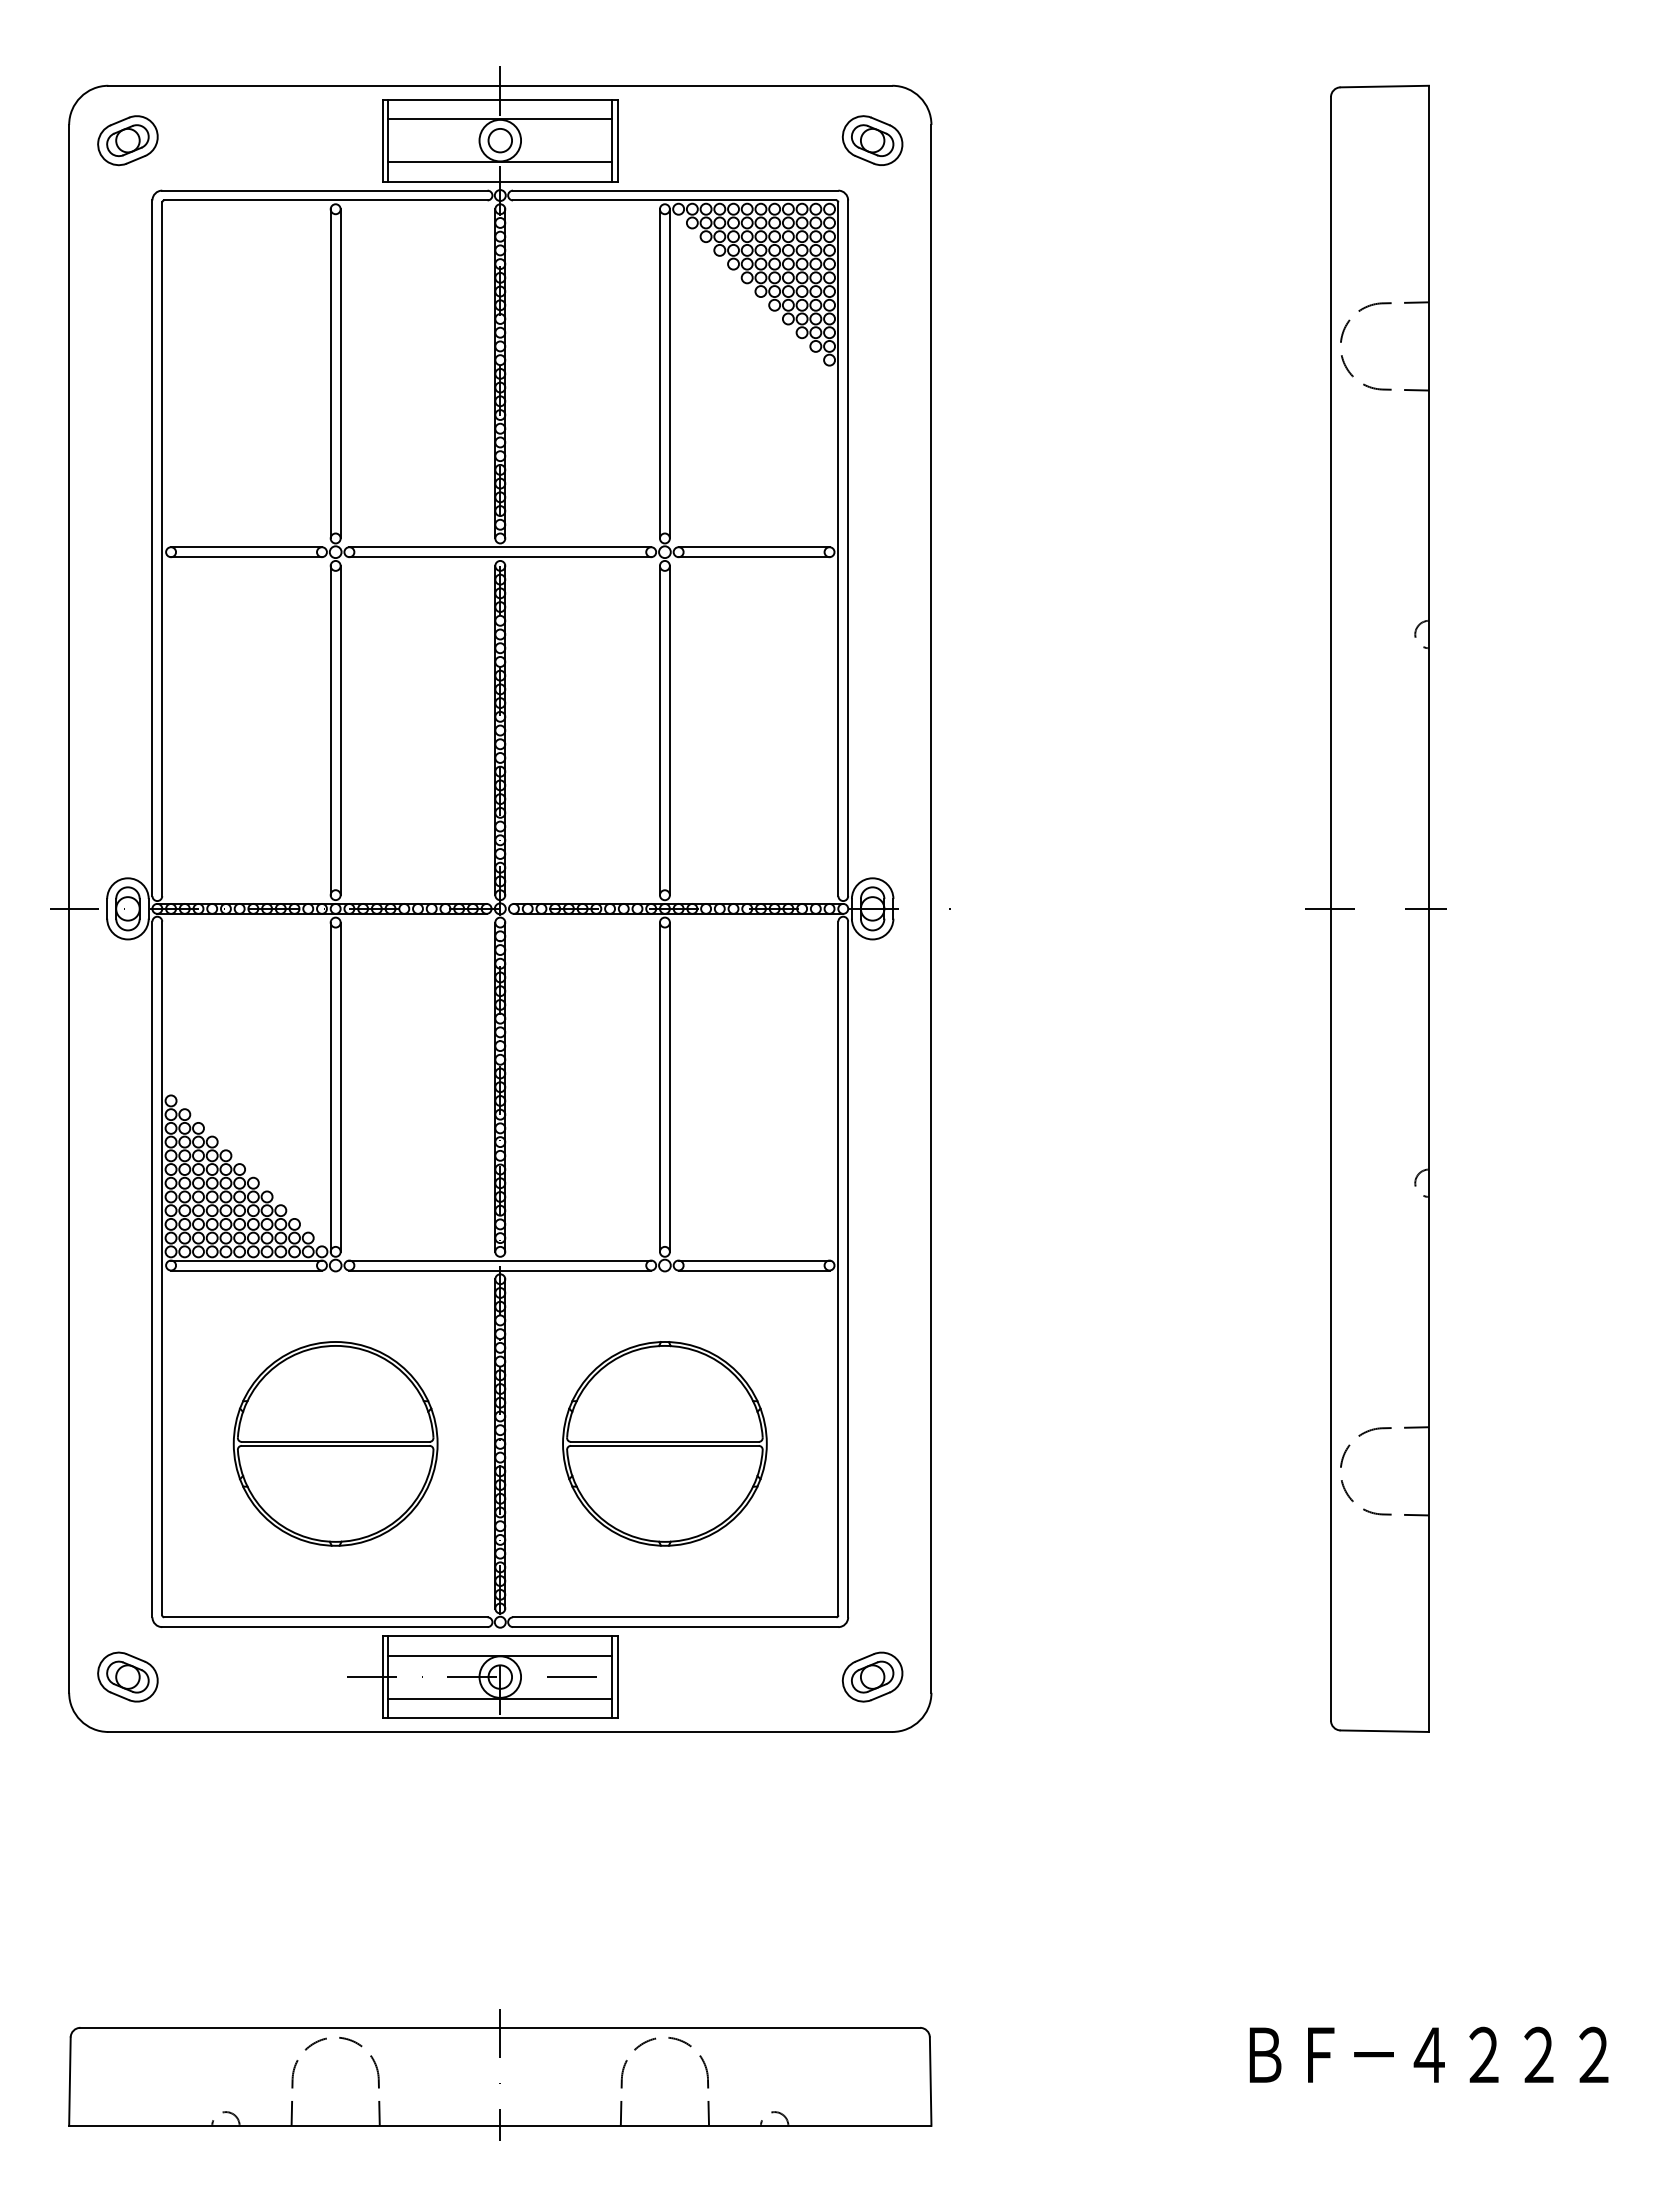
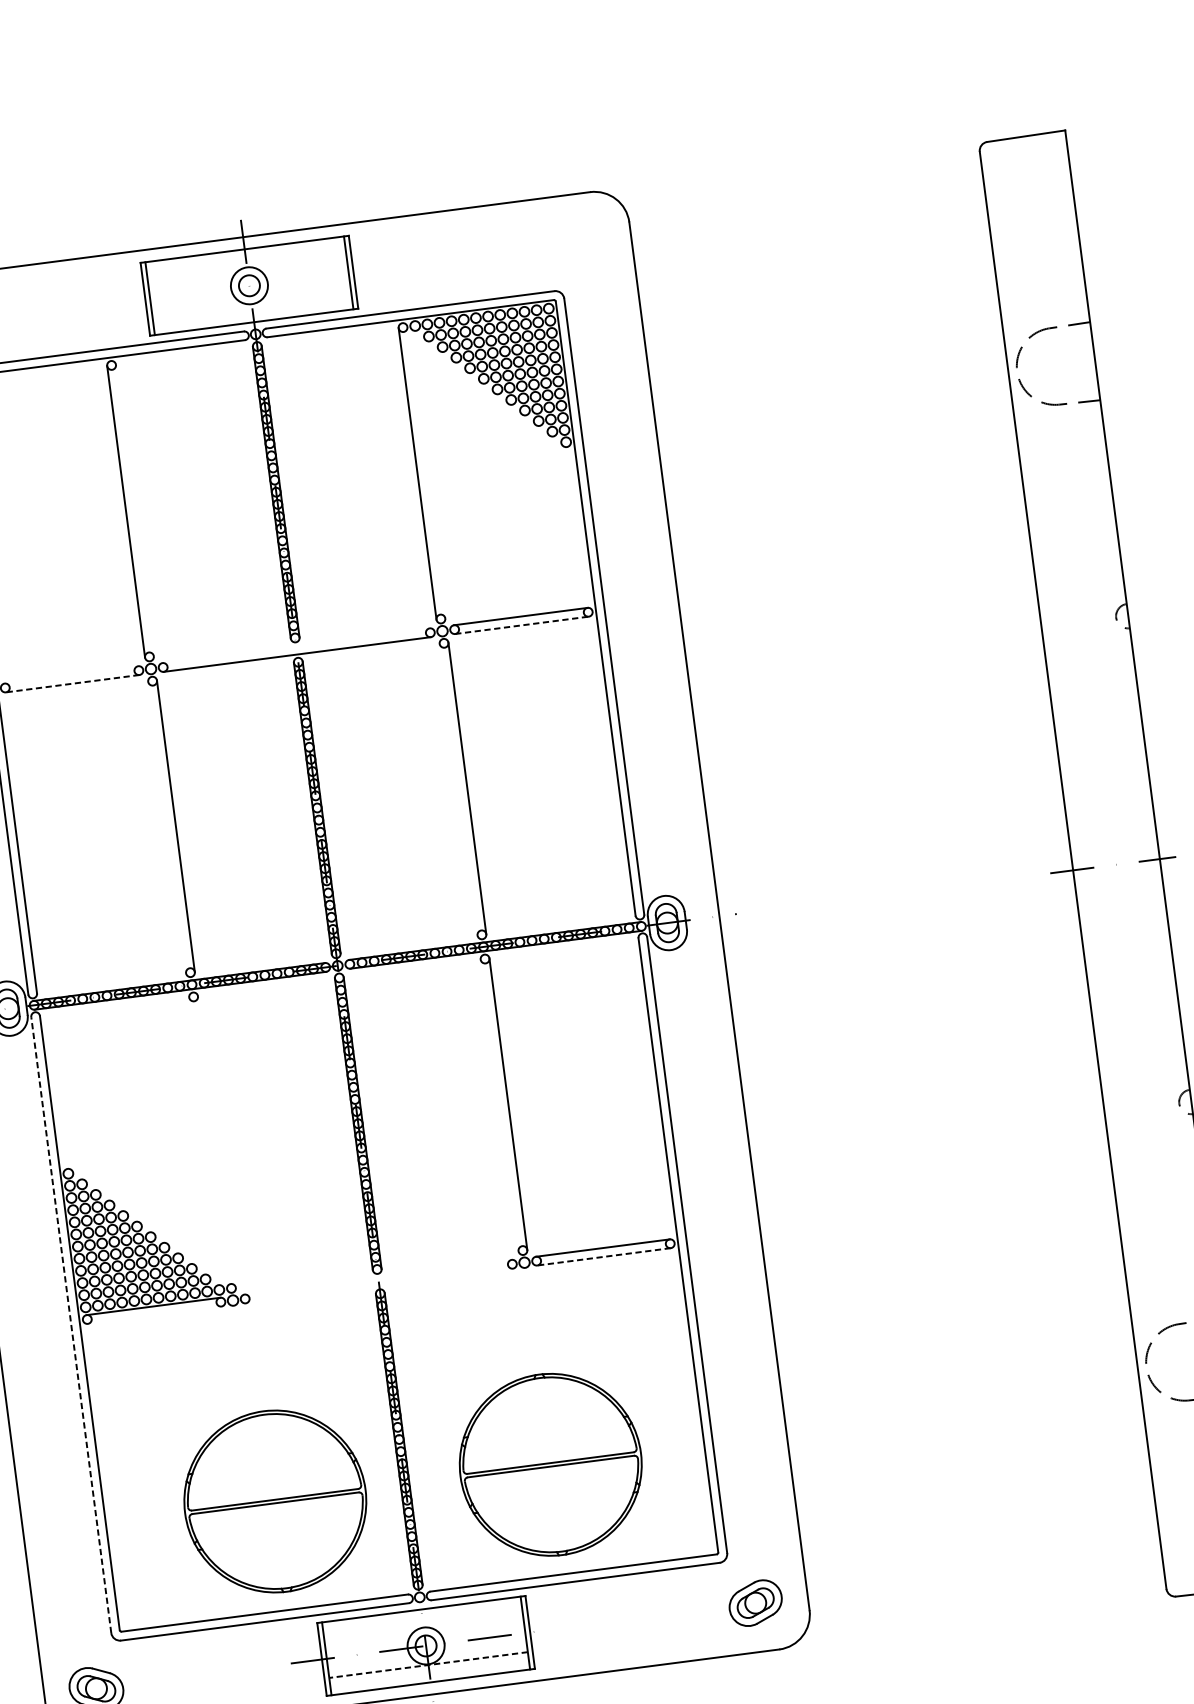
line: (500, 119) -> (247, 267), removed
part: (872, 140) -> (578, 242), removed
line: (500, 162) -> (252, 305), removed
line: (340, 373) -> (134, 510), removed
line: (669, 373) -> (426, 472), removed
line: (246, 547) -> (71, 675), removed
line: (500, 547) -> (296, 645), removed
line: (246, 557) -> (72, 683), solid -> dashed
line: (754, 557) -> (522, 625), solid -> dashed
line: (330, 730) -> (166, 827), removed
line: (659, 730) -> (458, 789), removed
line: (330, 1086) -> (207, 1142), removed
line: (340, 1086) -> (216, 1141), removed
line: (659, 1086) -> (499, 1104), removed
line: (500, 1260) -> (378, 1277), removed
line: (152, 1269) -> (71, 1325), solid -> dashed
line: (246, 1270) -> (154, 1315), removed
line: (500, 1270) -> (379, 1285), removed
line: (753, 1270) -> (603, 1256), solid -> dashed
part: (335, 1443) -> (275, 1501), moved
part: (664, 1443) -> (550, 1464), moved
line: (500, 1655) -> (423, 1626), removed
line: (499, 1698) -> (427, 1664), solid -> dashed

